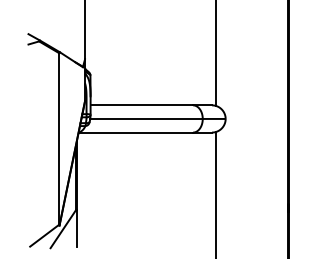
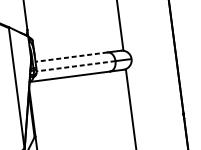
line: (141, 105) -> (71, 57), solid -> dashed
line: (146, 118) -> (75, 65), solid -> dashed

